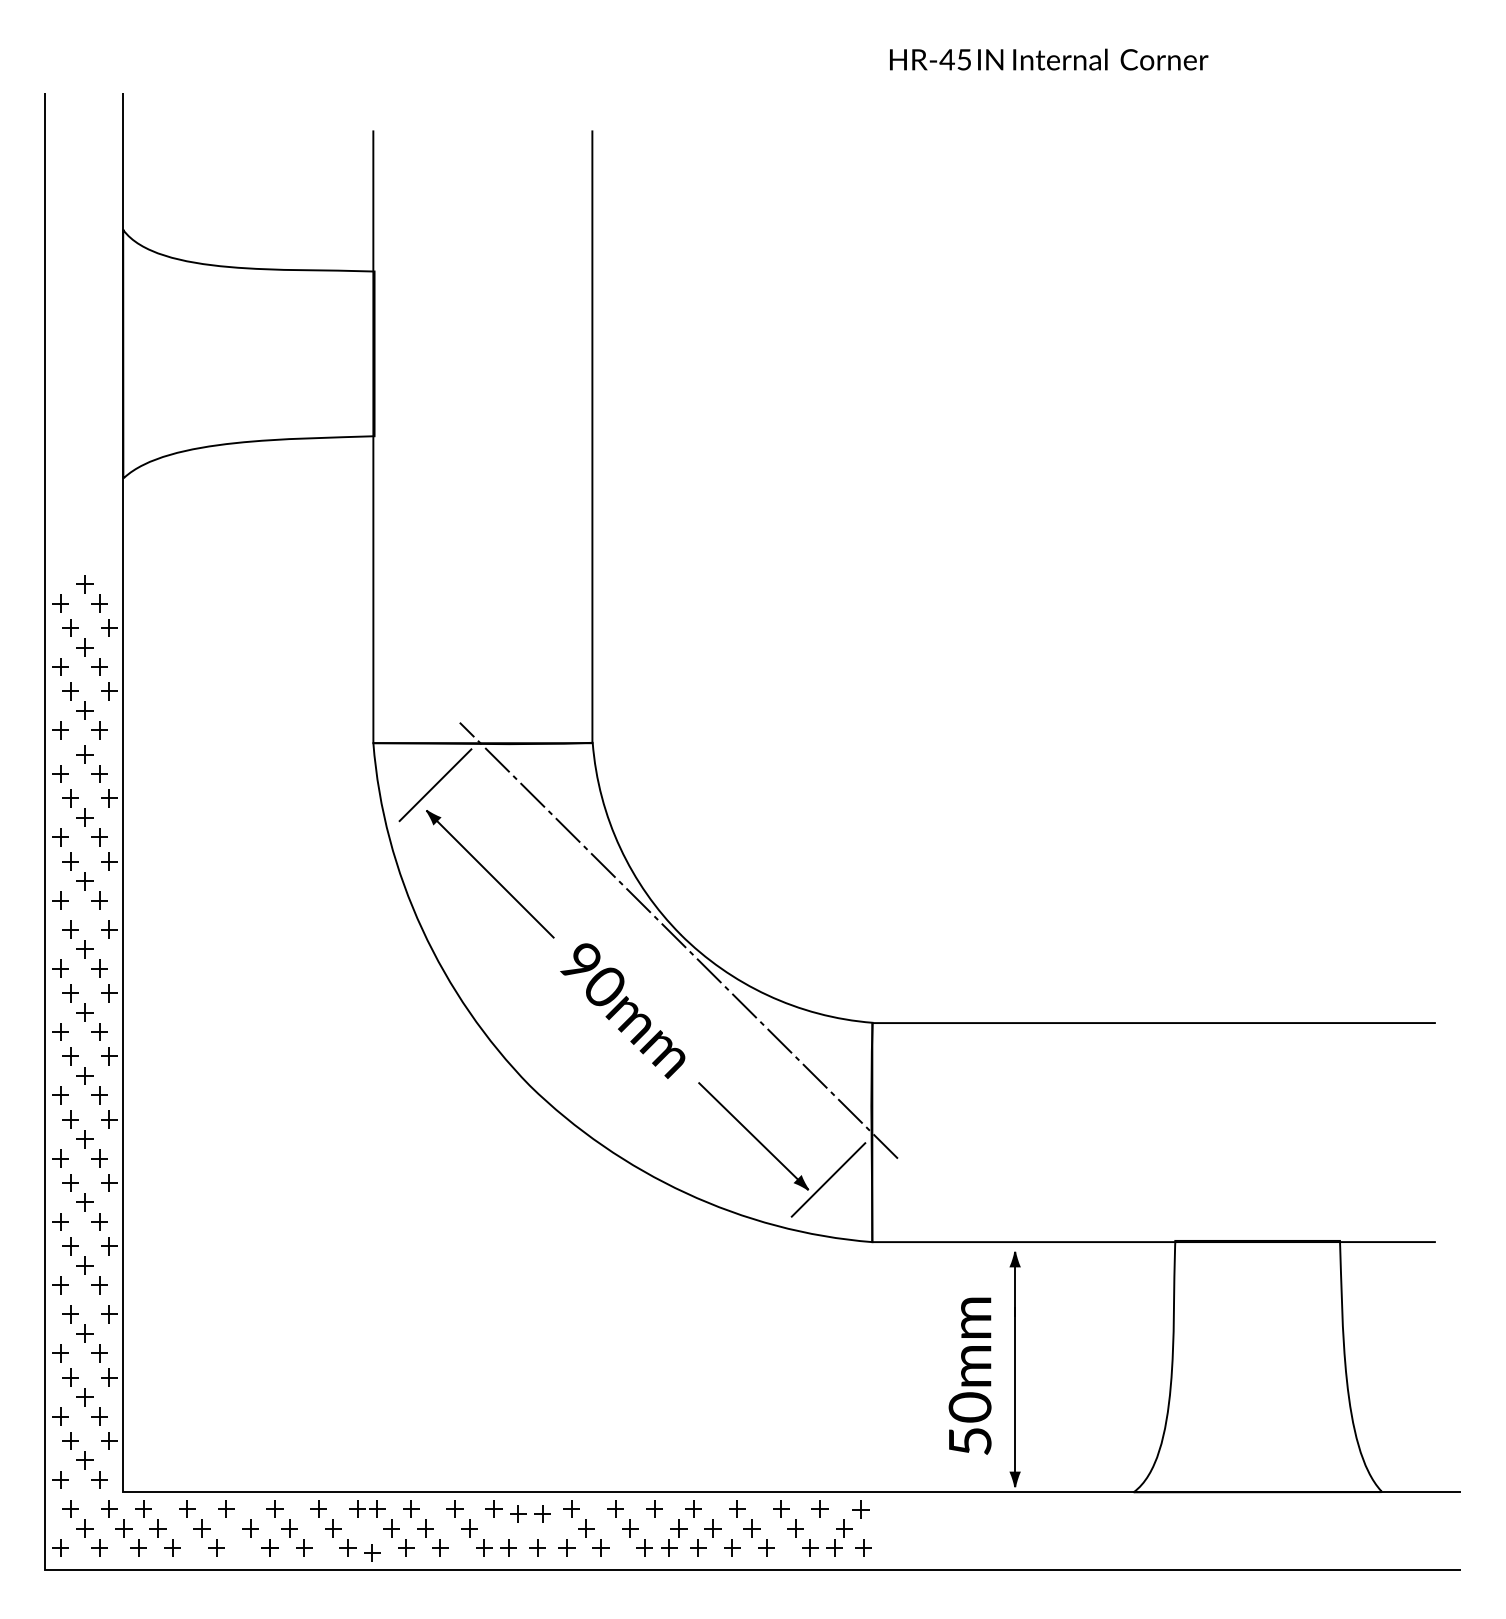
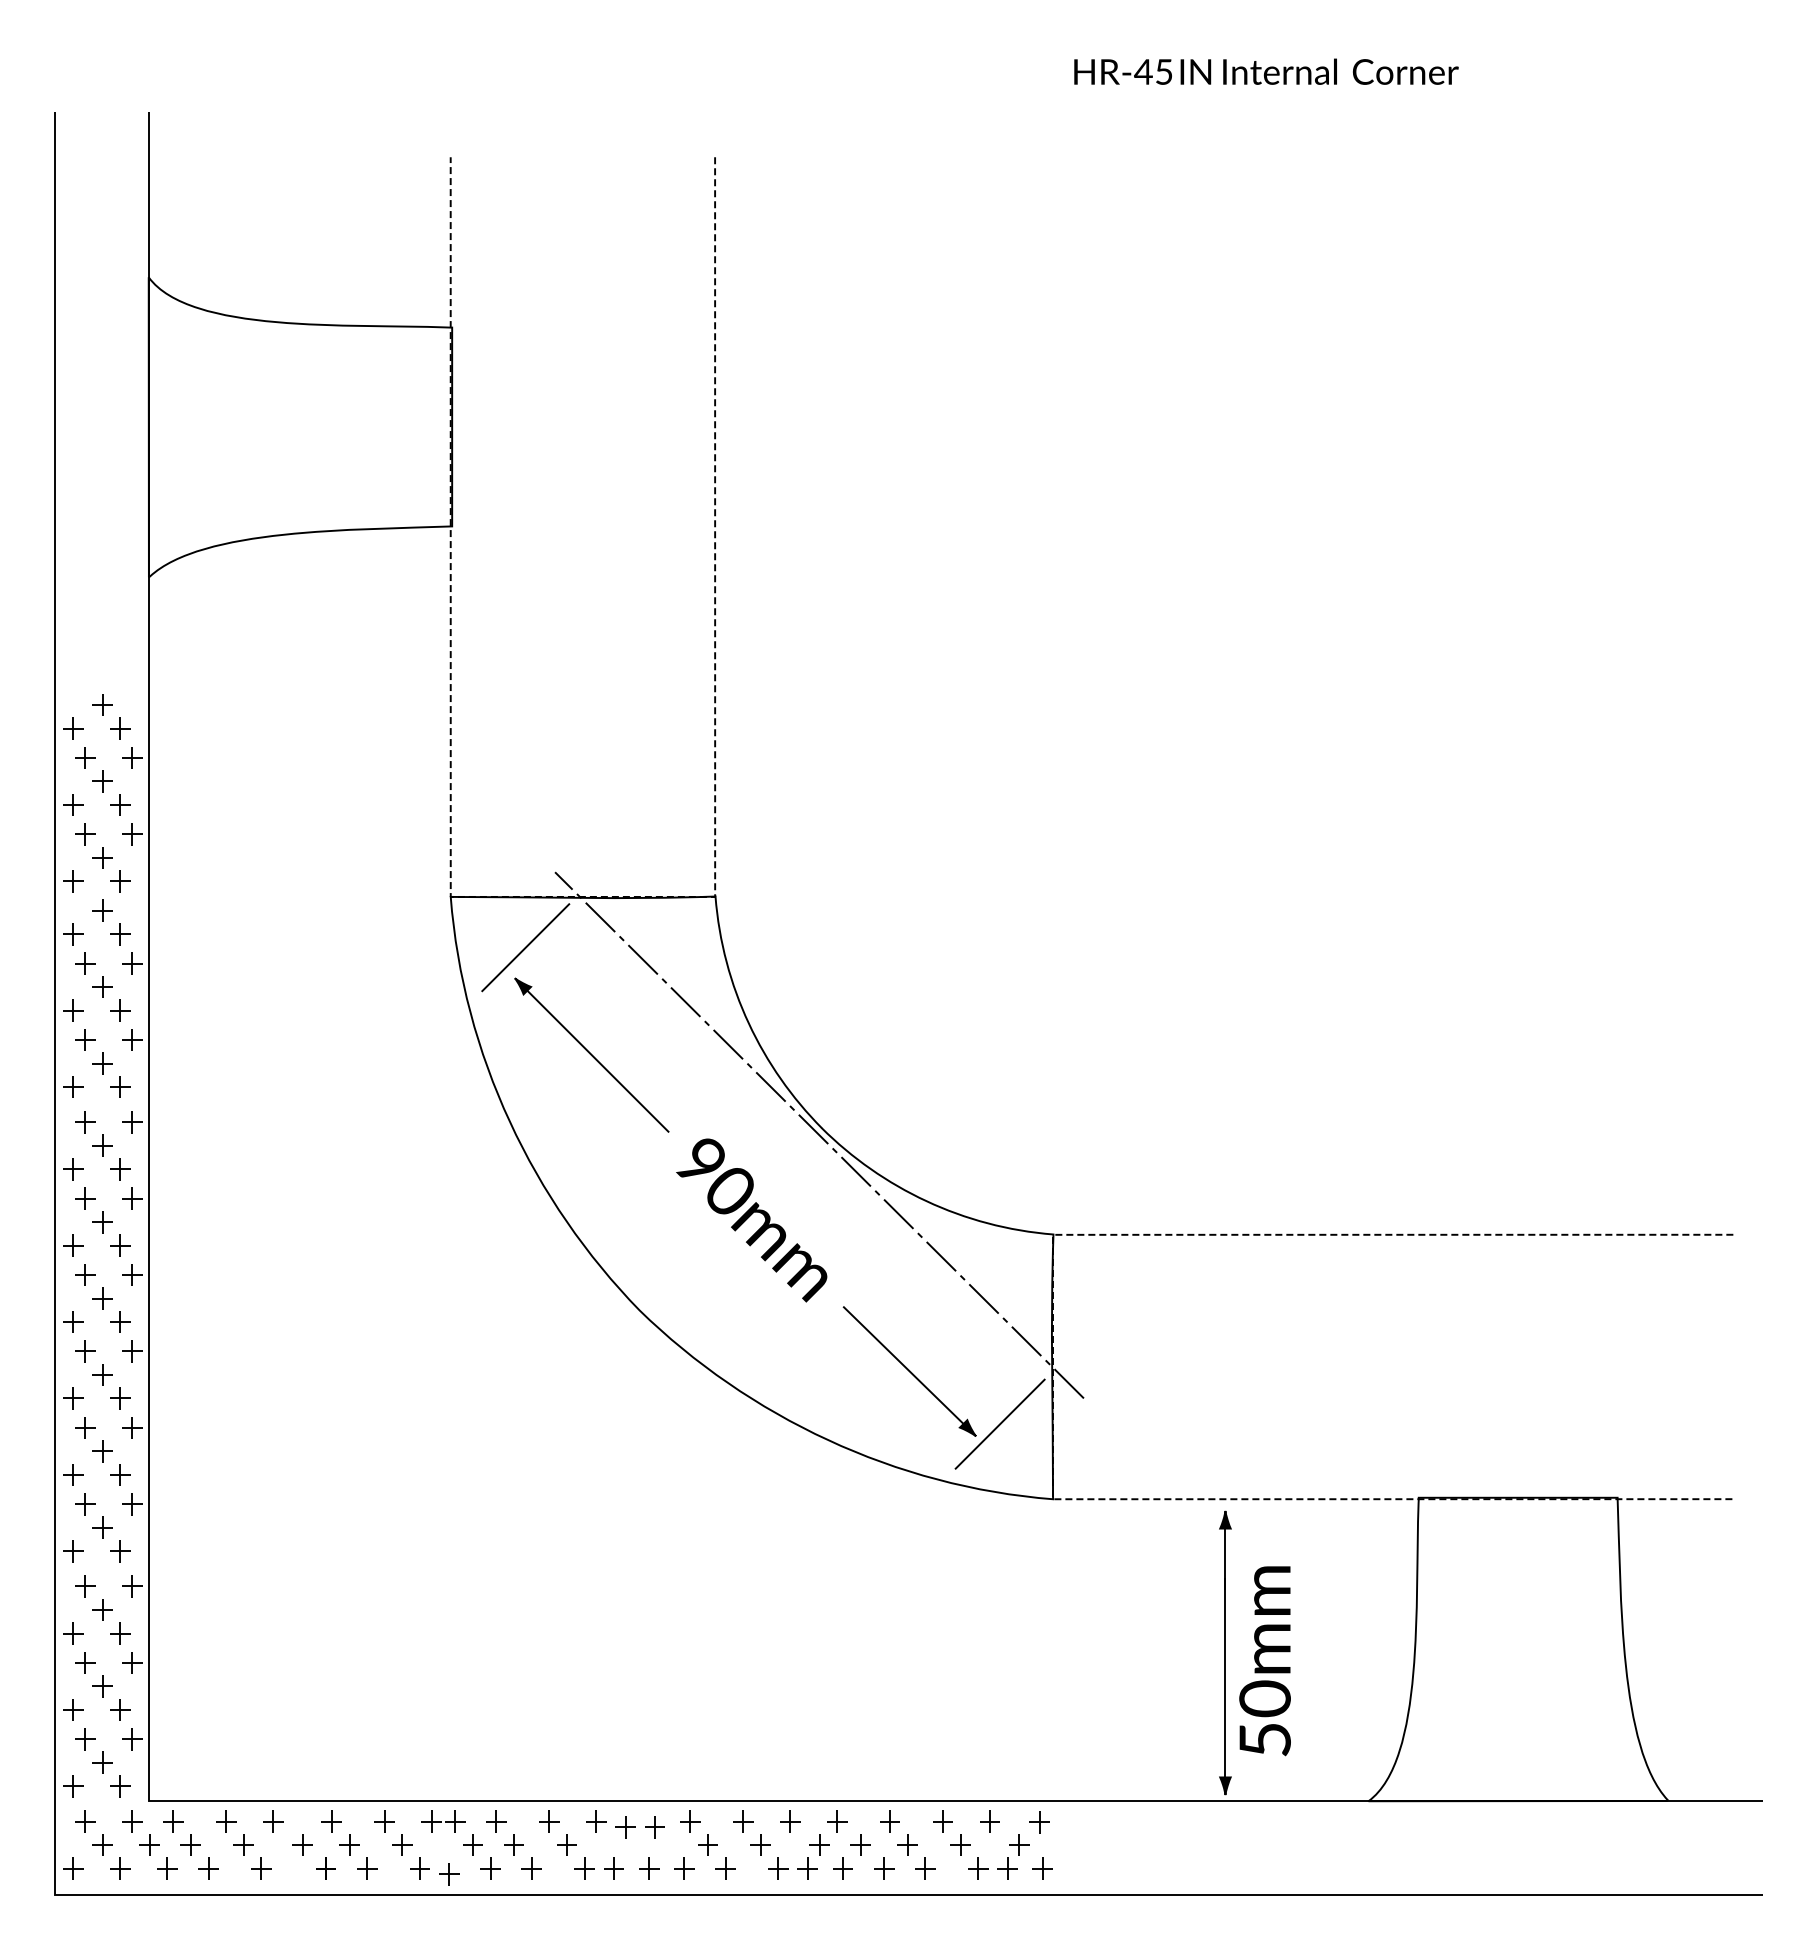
line: (482, 742) -> (582, 896), solid -> dashed
line: (872, 1132) -> (1053, 1367), solid -> dashed
text: (969, 1376) -> (1264, 1661), moved

